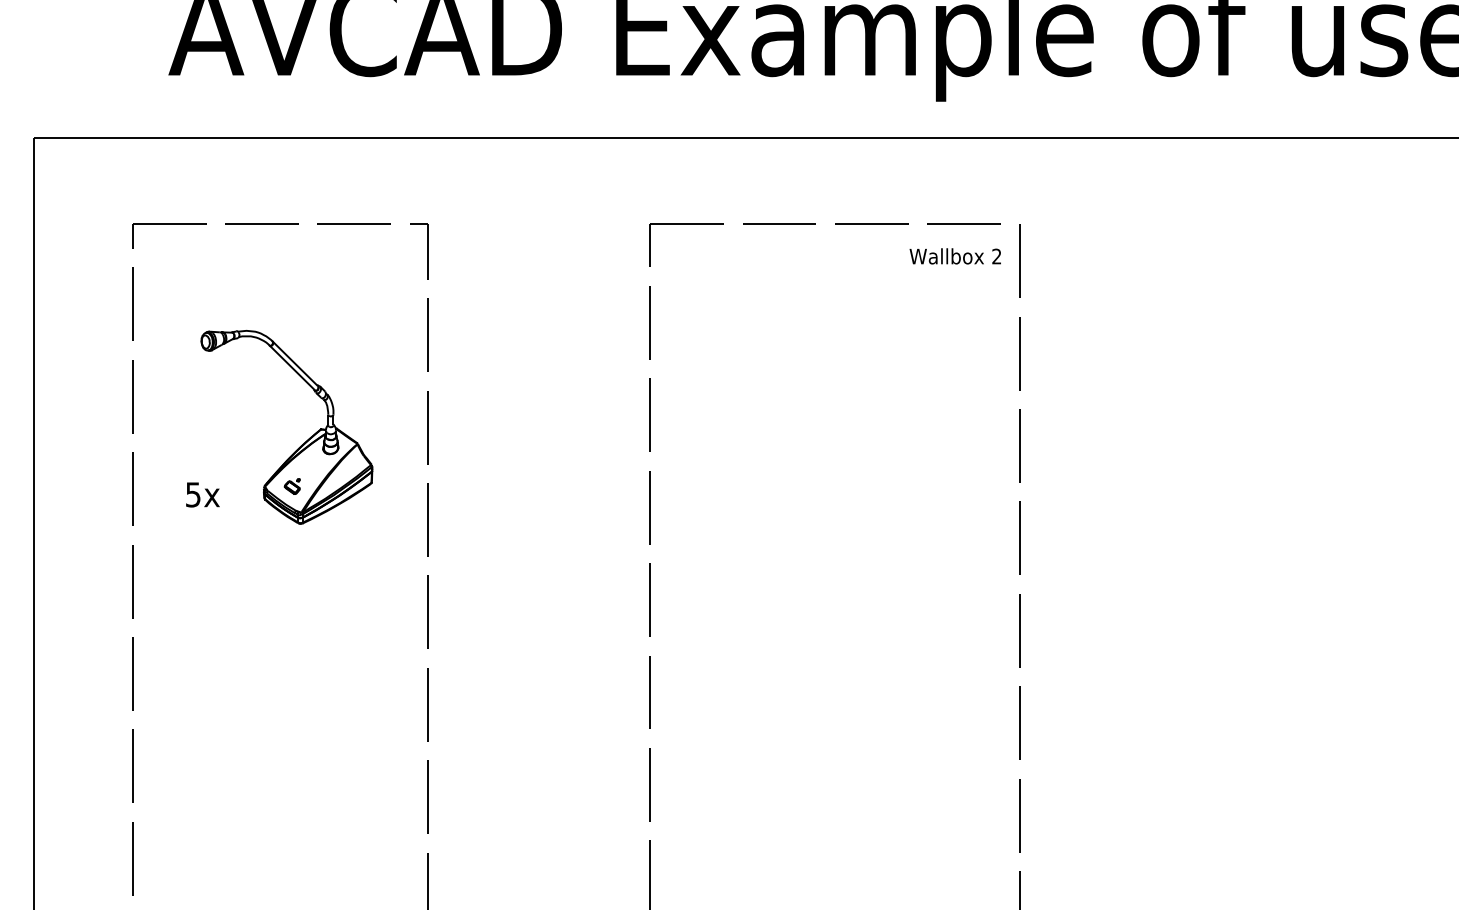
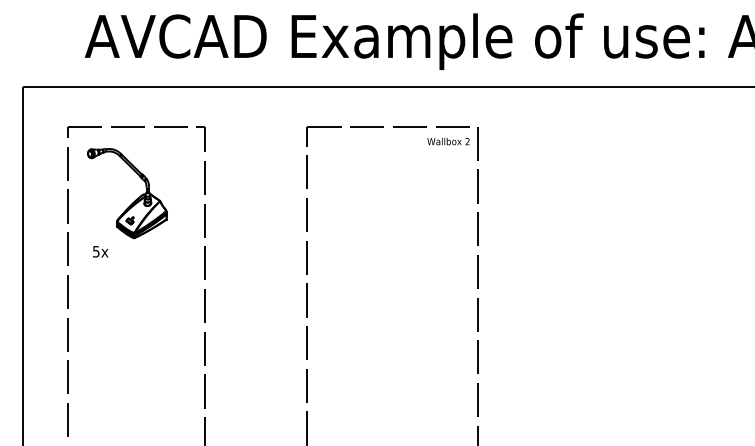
part: (301, 442) -> (134, 200), moved

